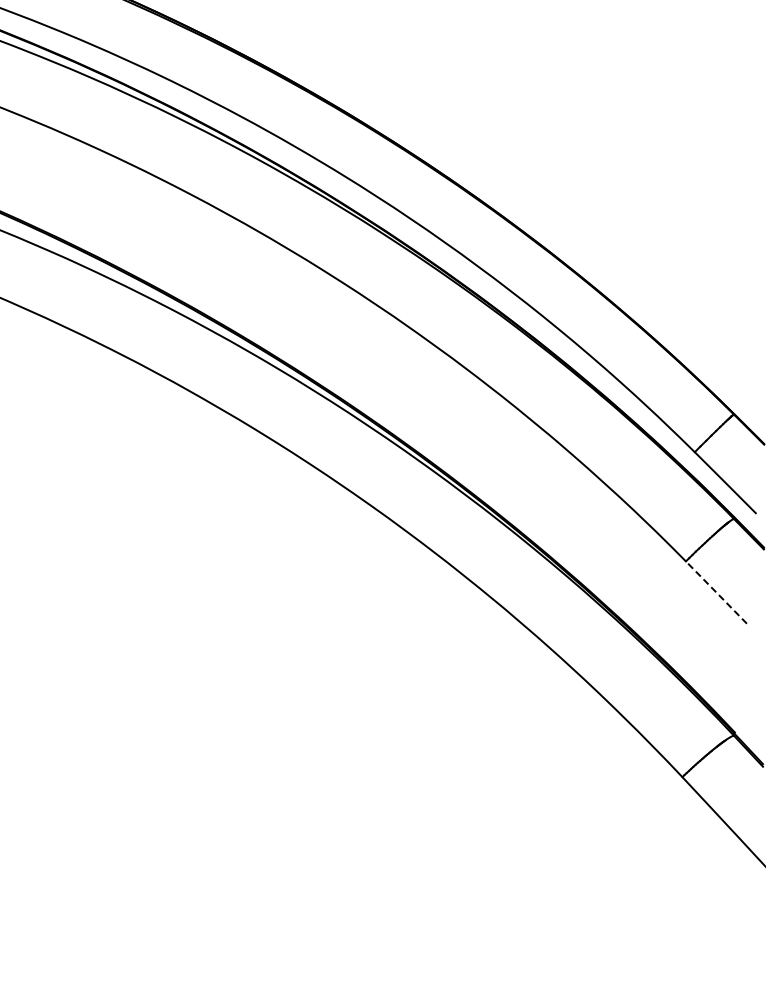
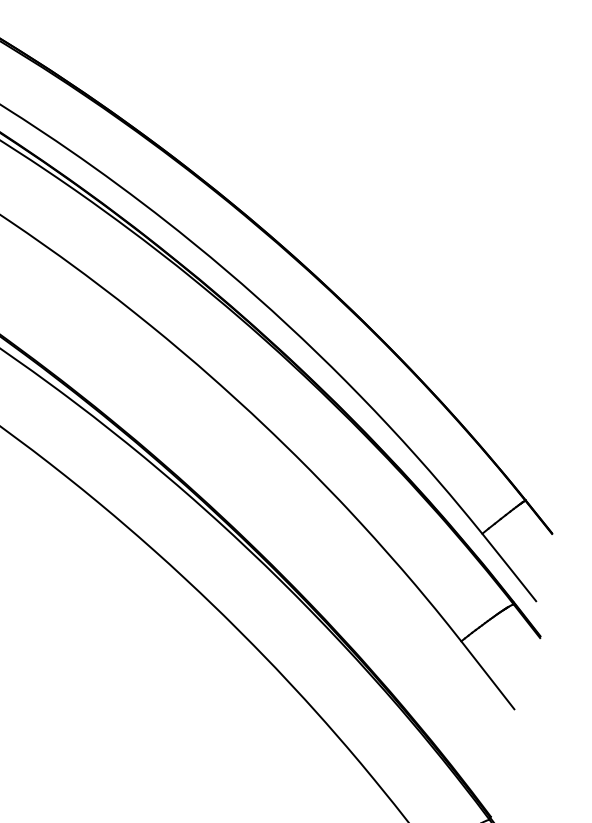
line: (716, 592) -> (488, 675), dashed -> solid

